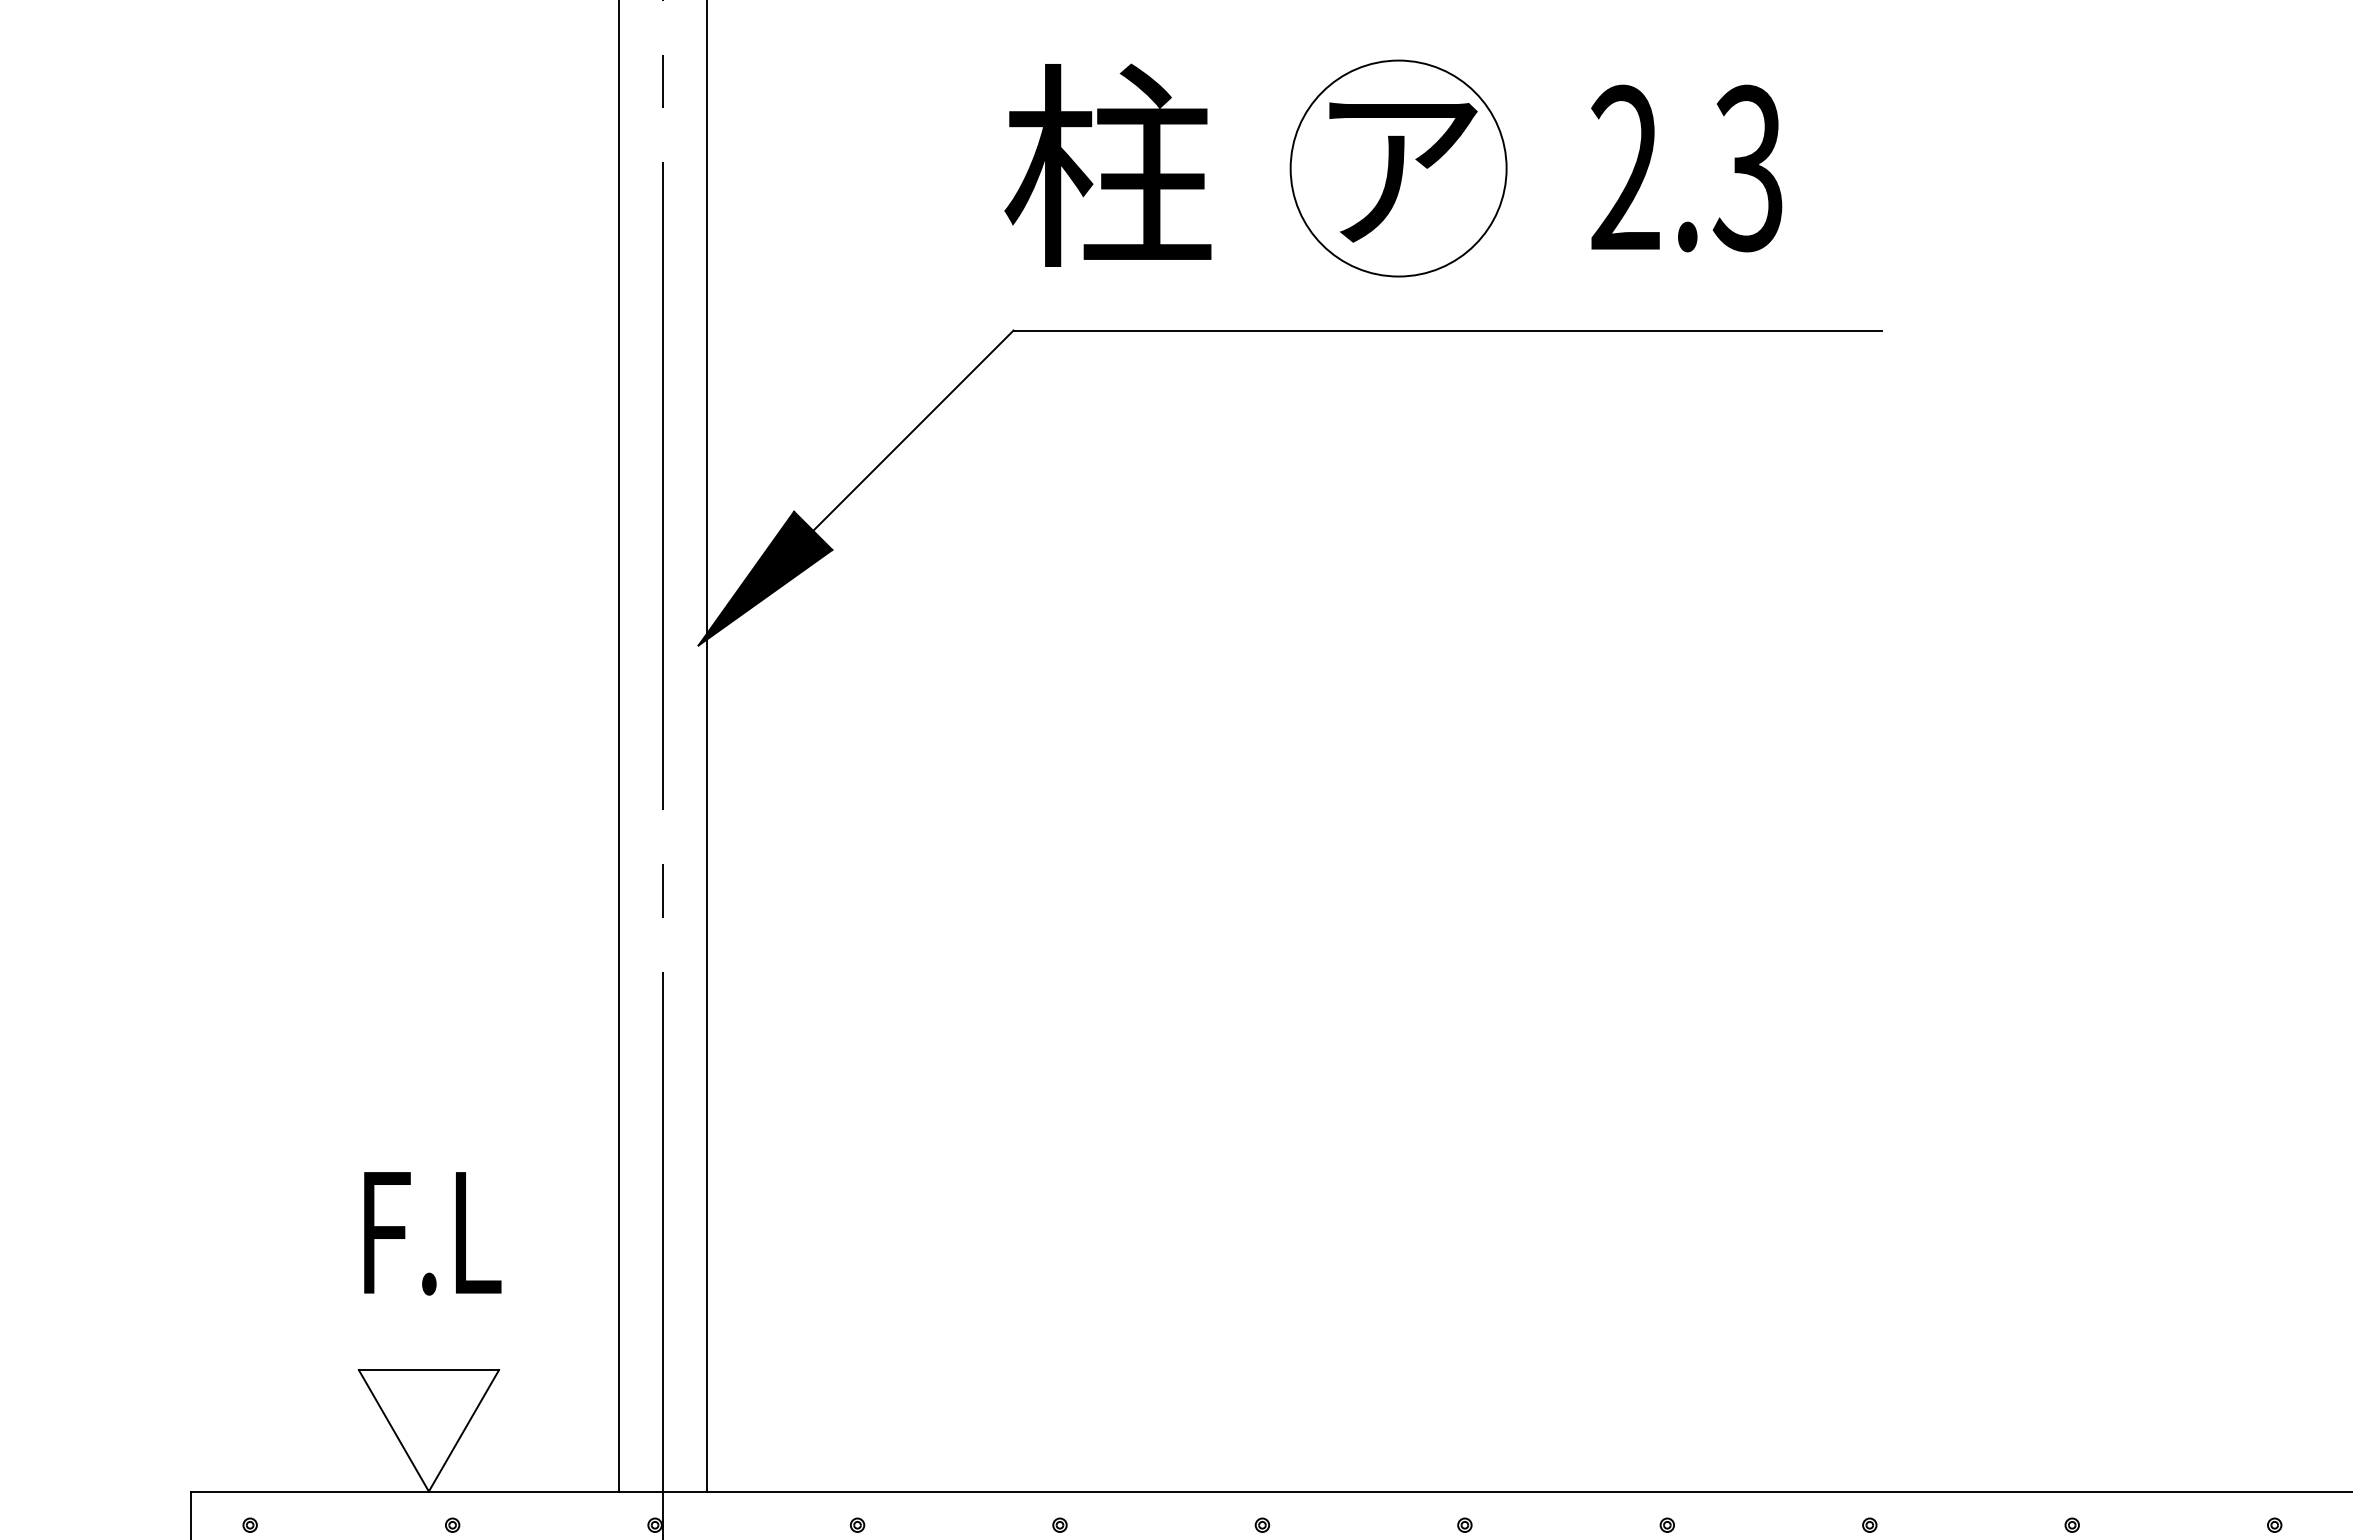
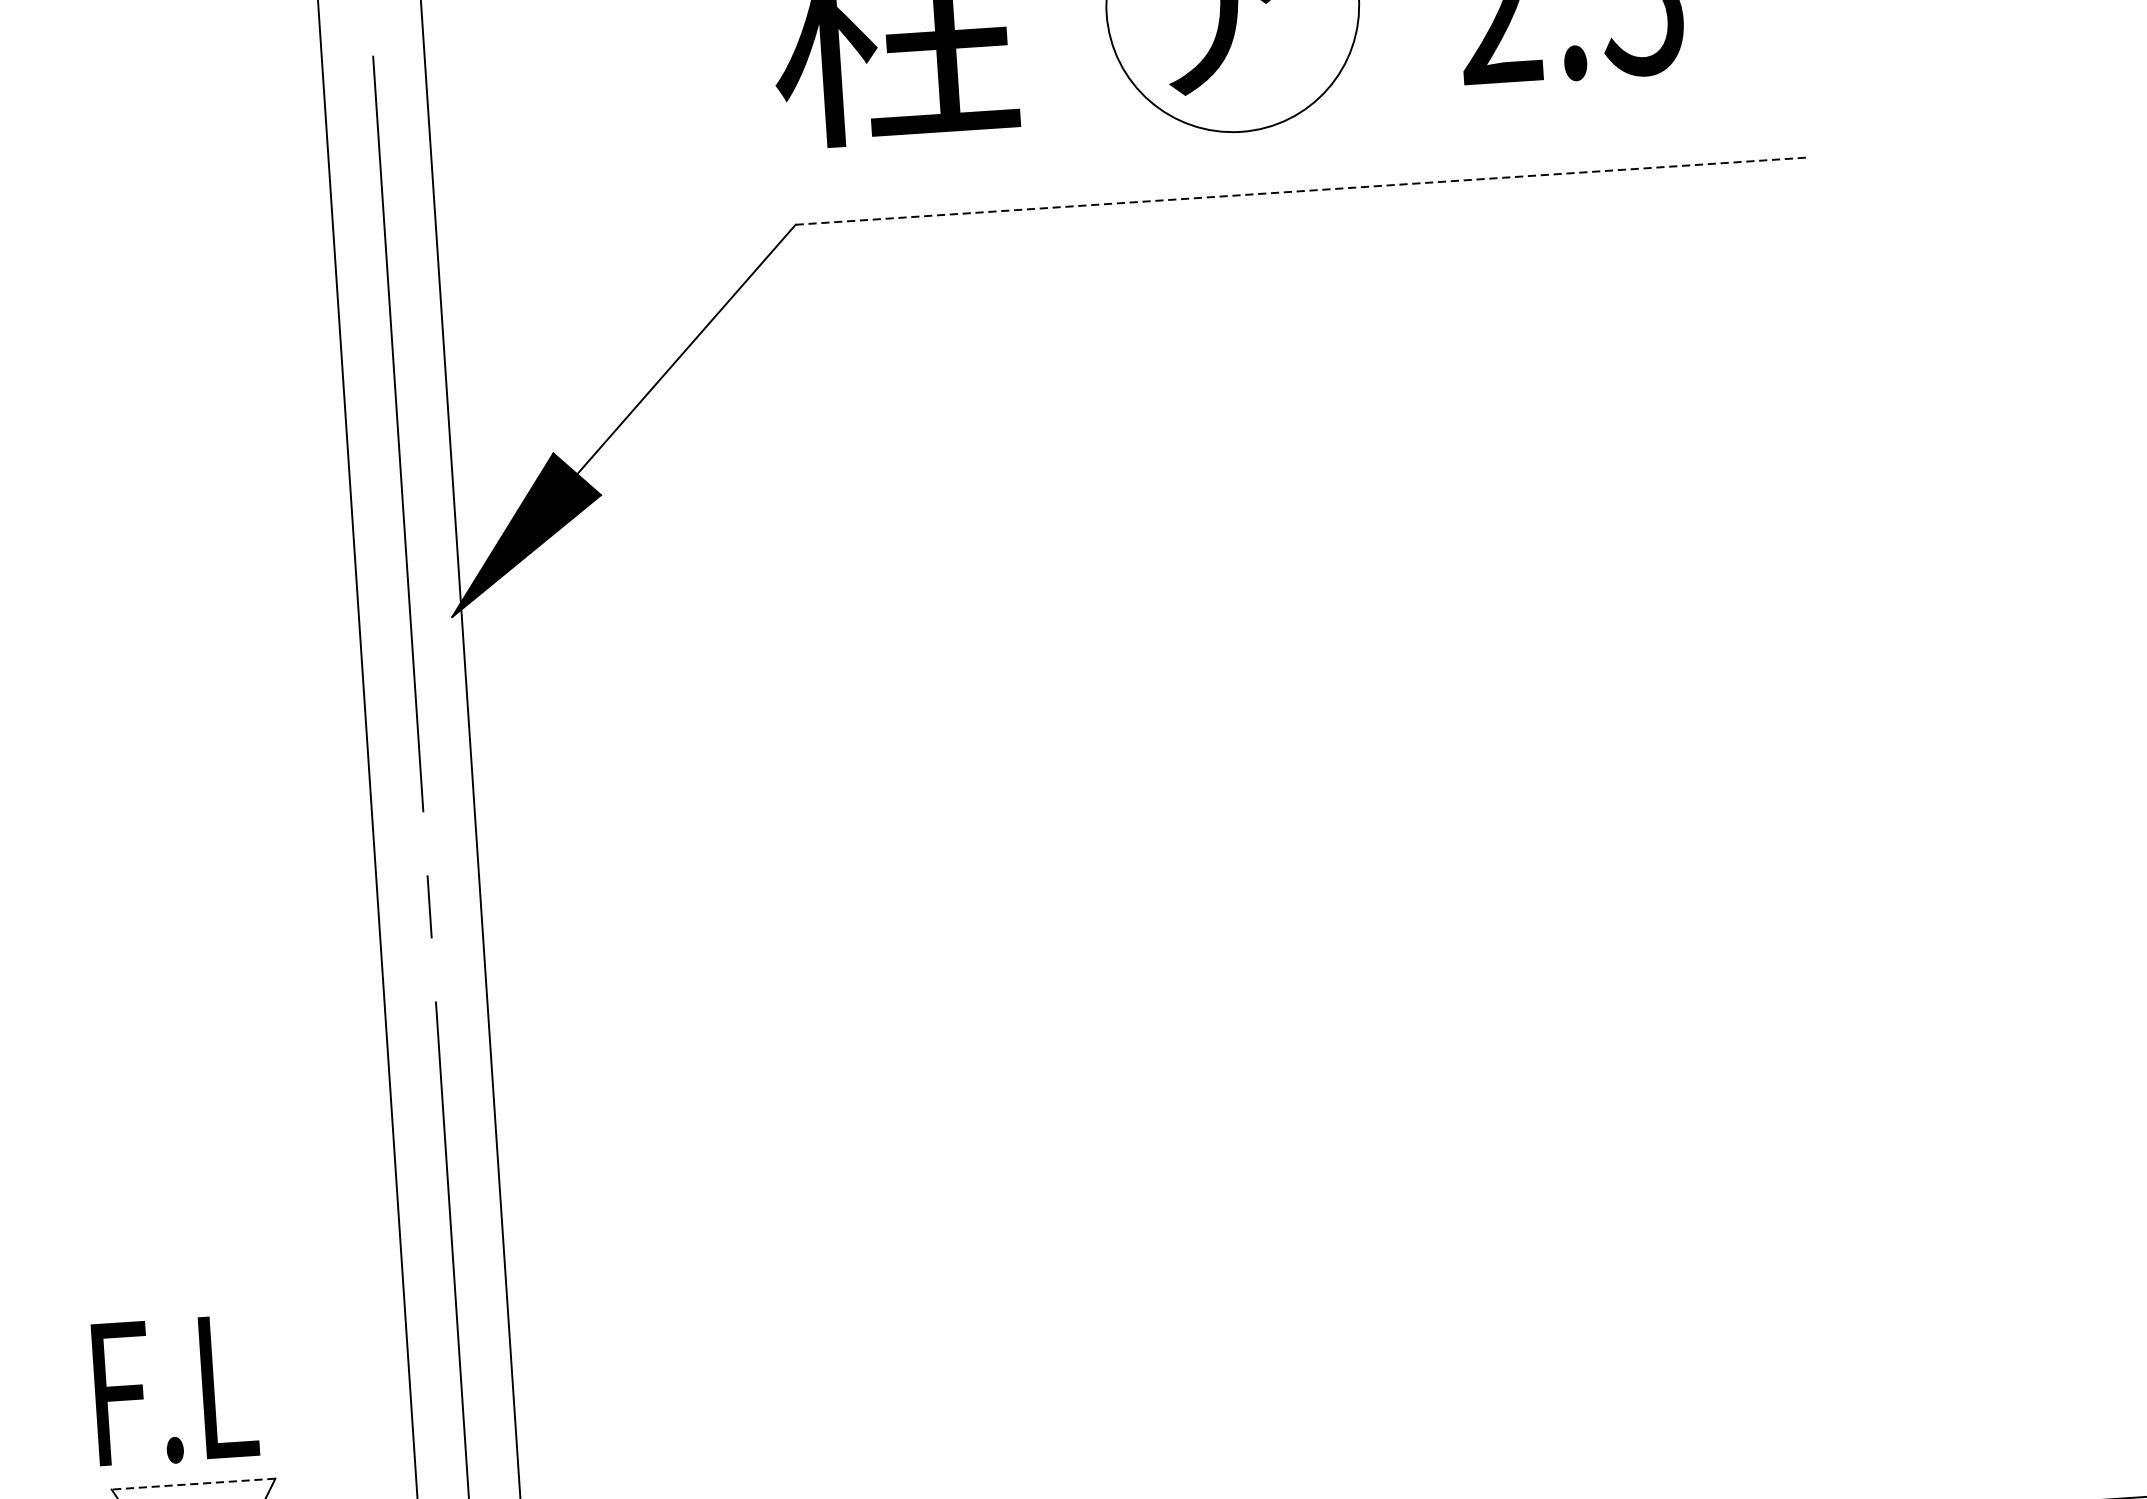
line: (1448, 330) -> (1303, 191), solid -> dashed
text: (432, 1233) -> (175, 1390), moved
line: (428, 1370) -> (193, 1484), solid -> dashed

